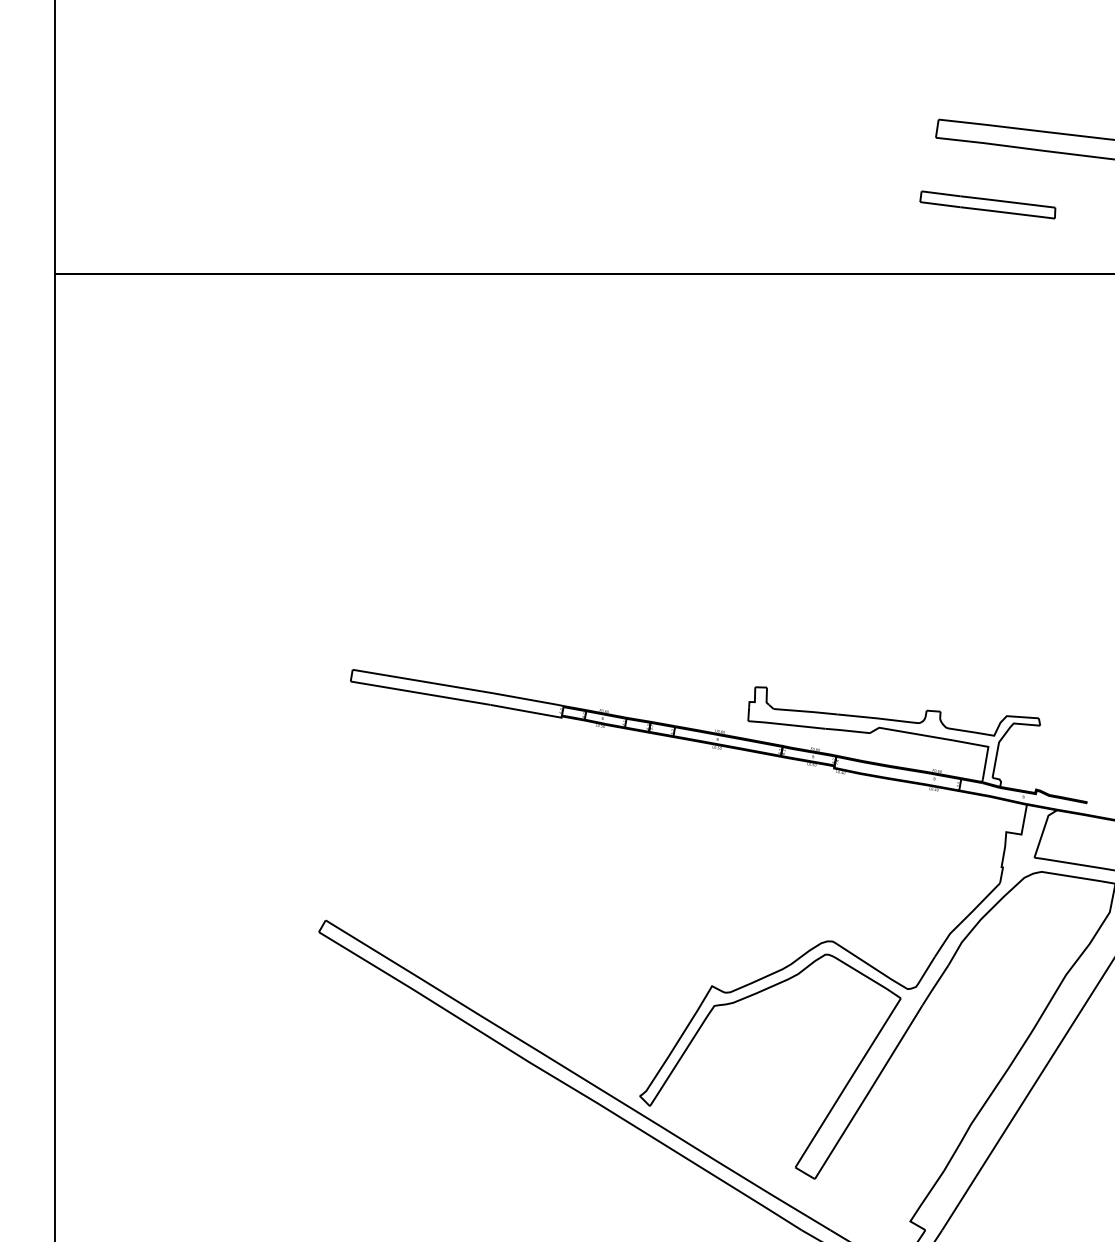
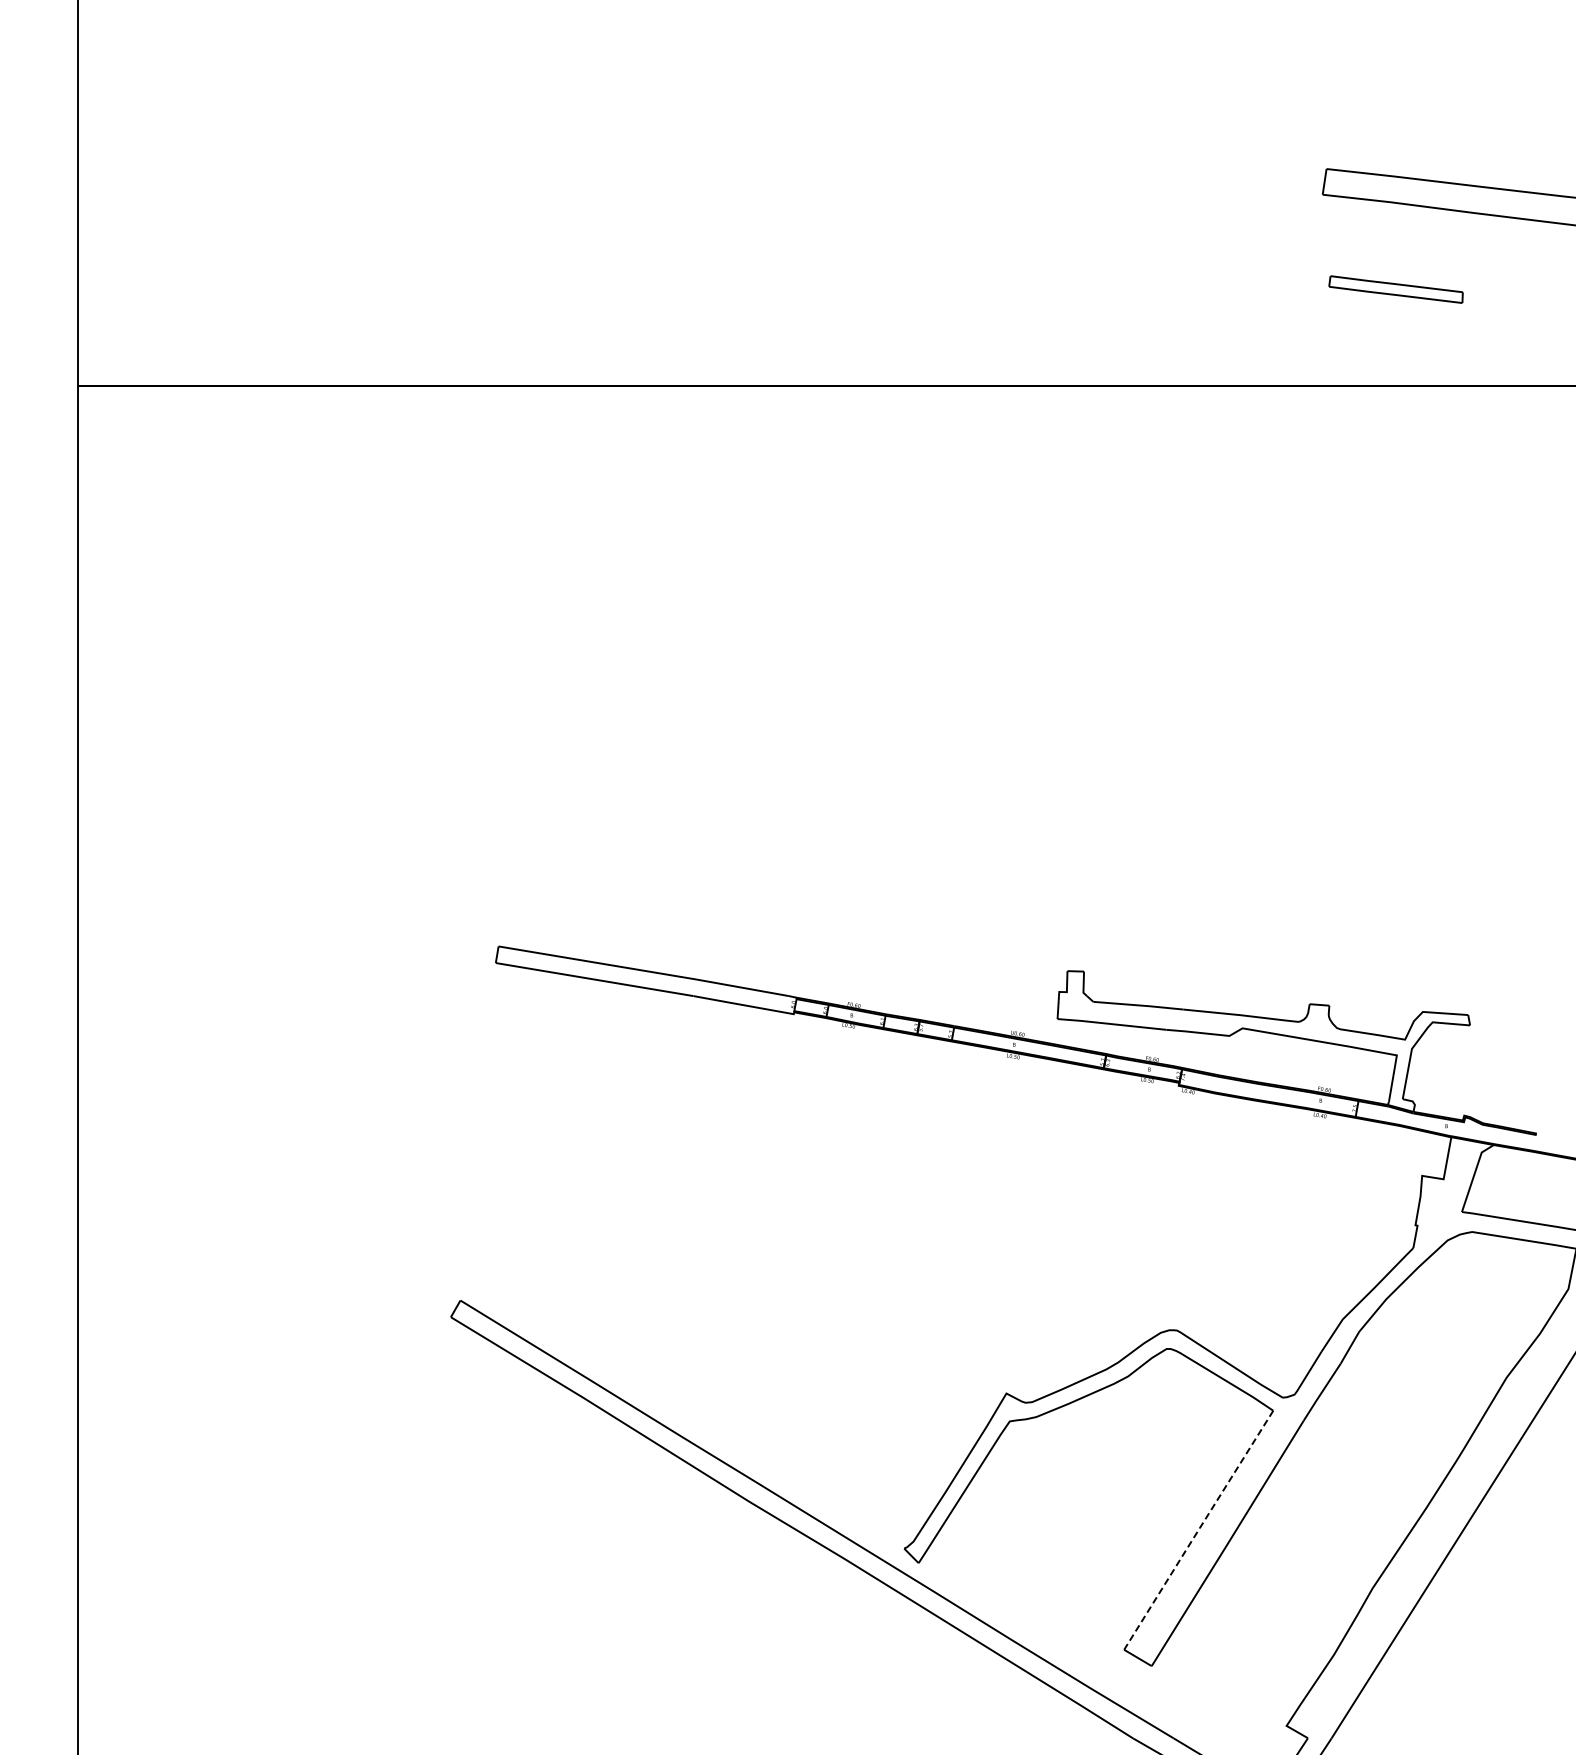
part: (987, 204) -> (1395, 289), size x0.7
line: (848, 1082) -> (1198, 1529), solid -> dashed

